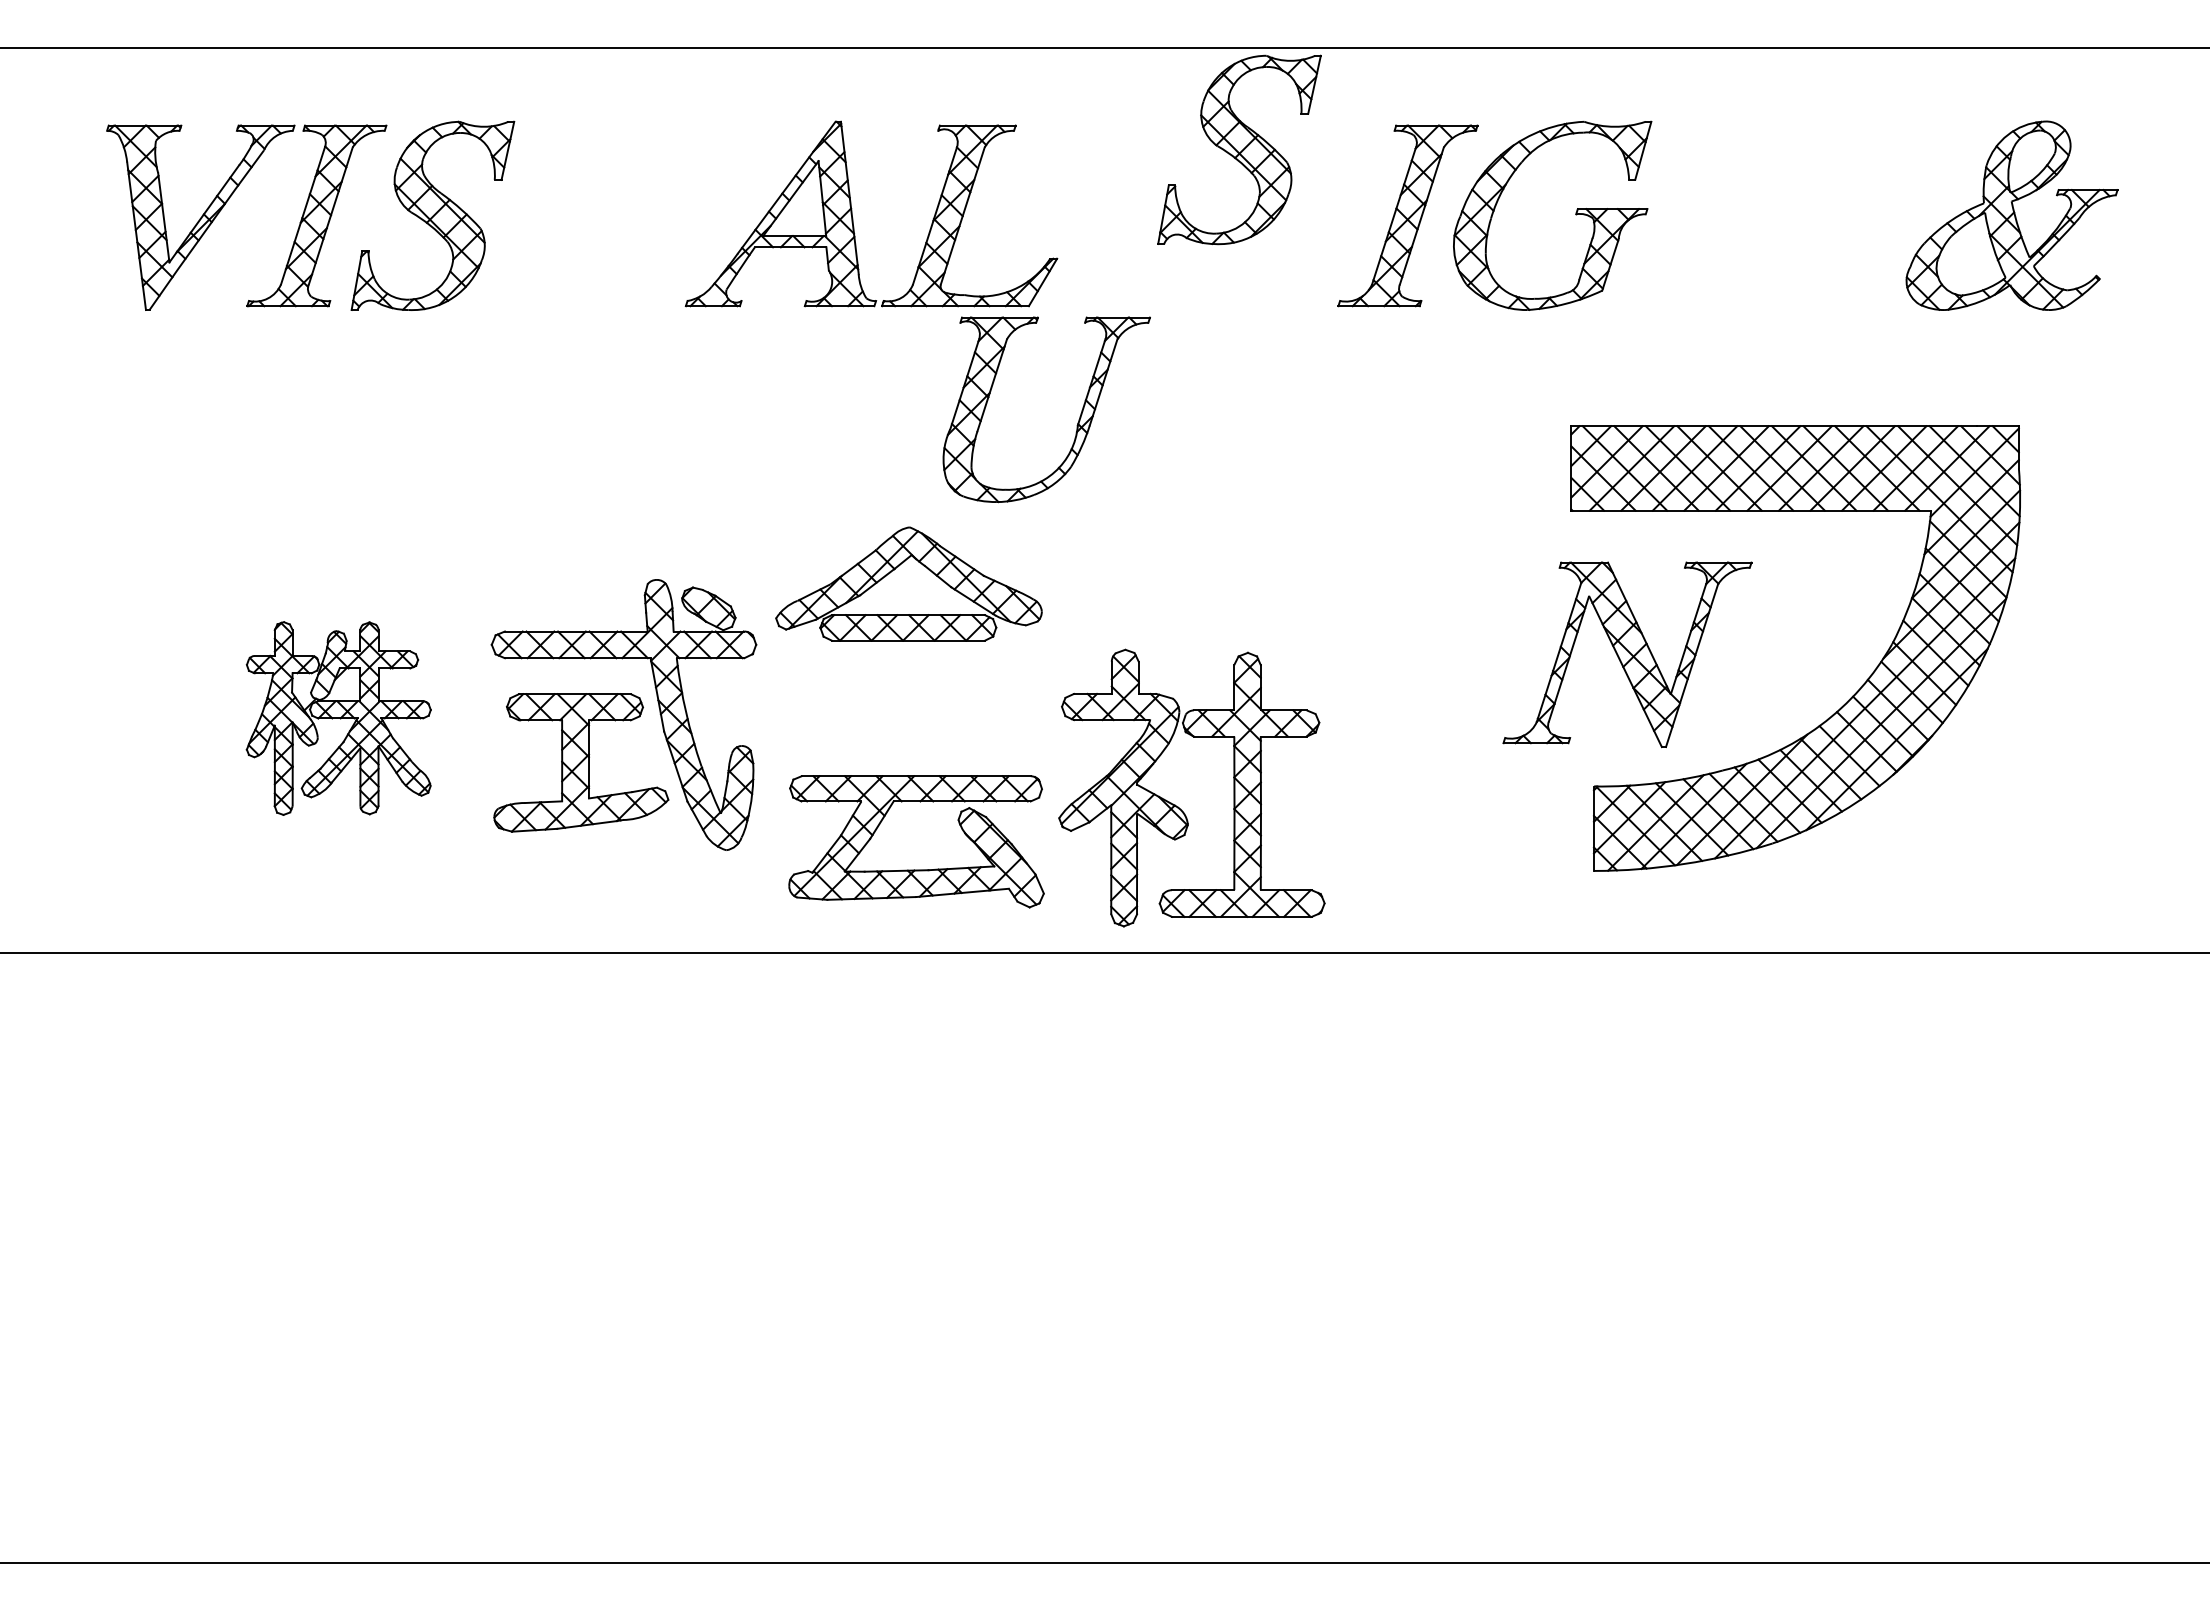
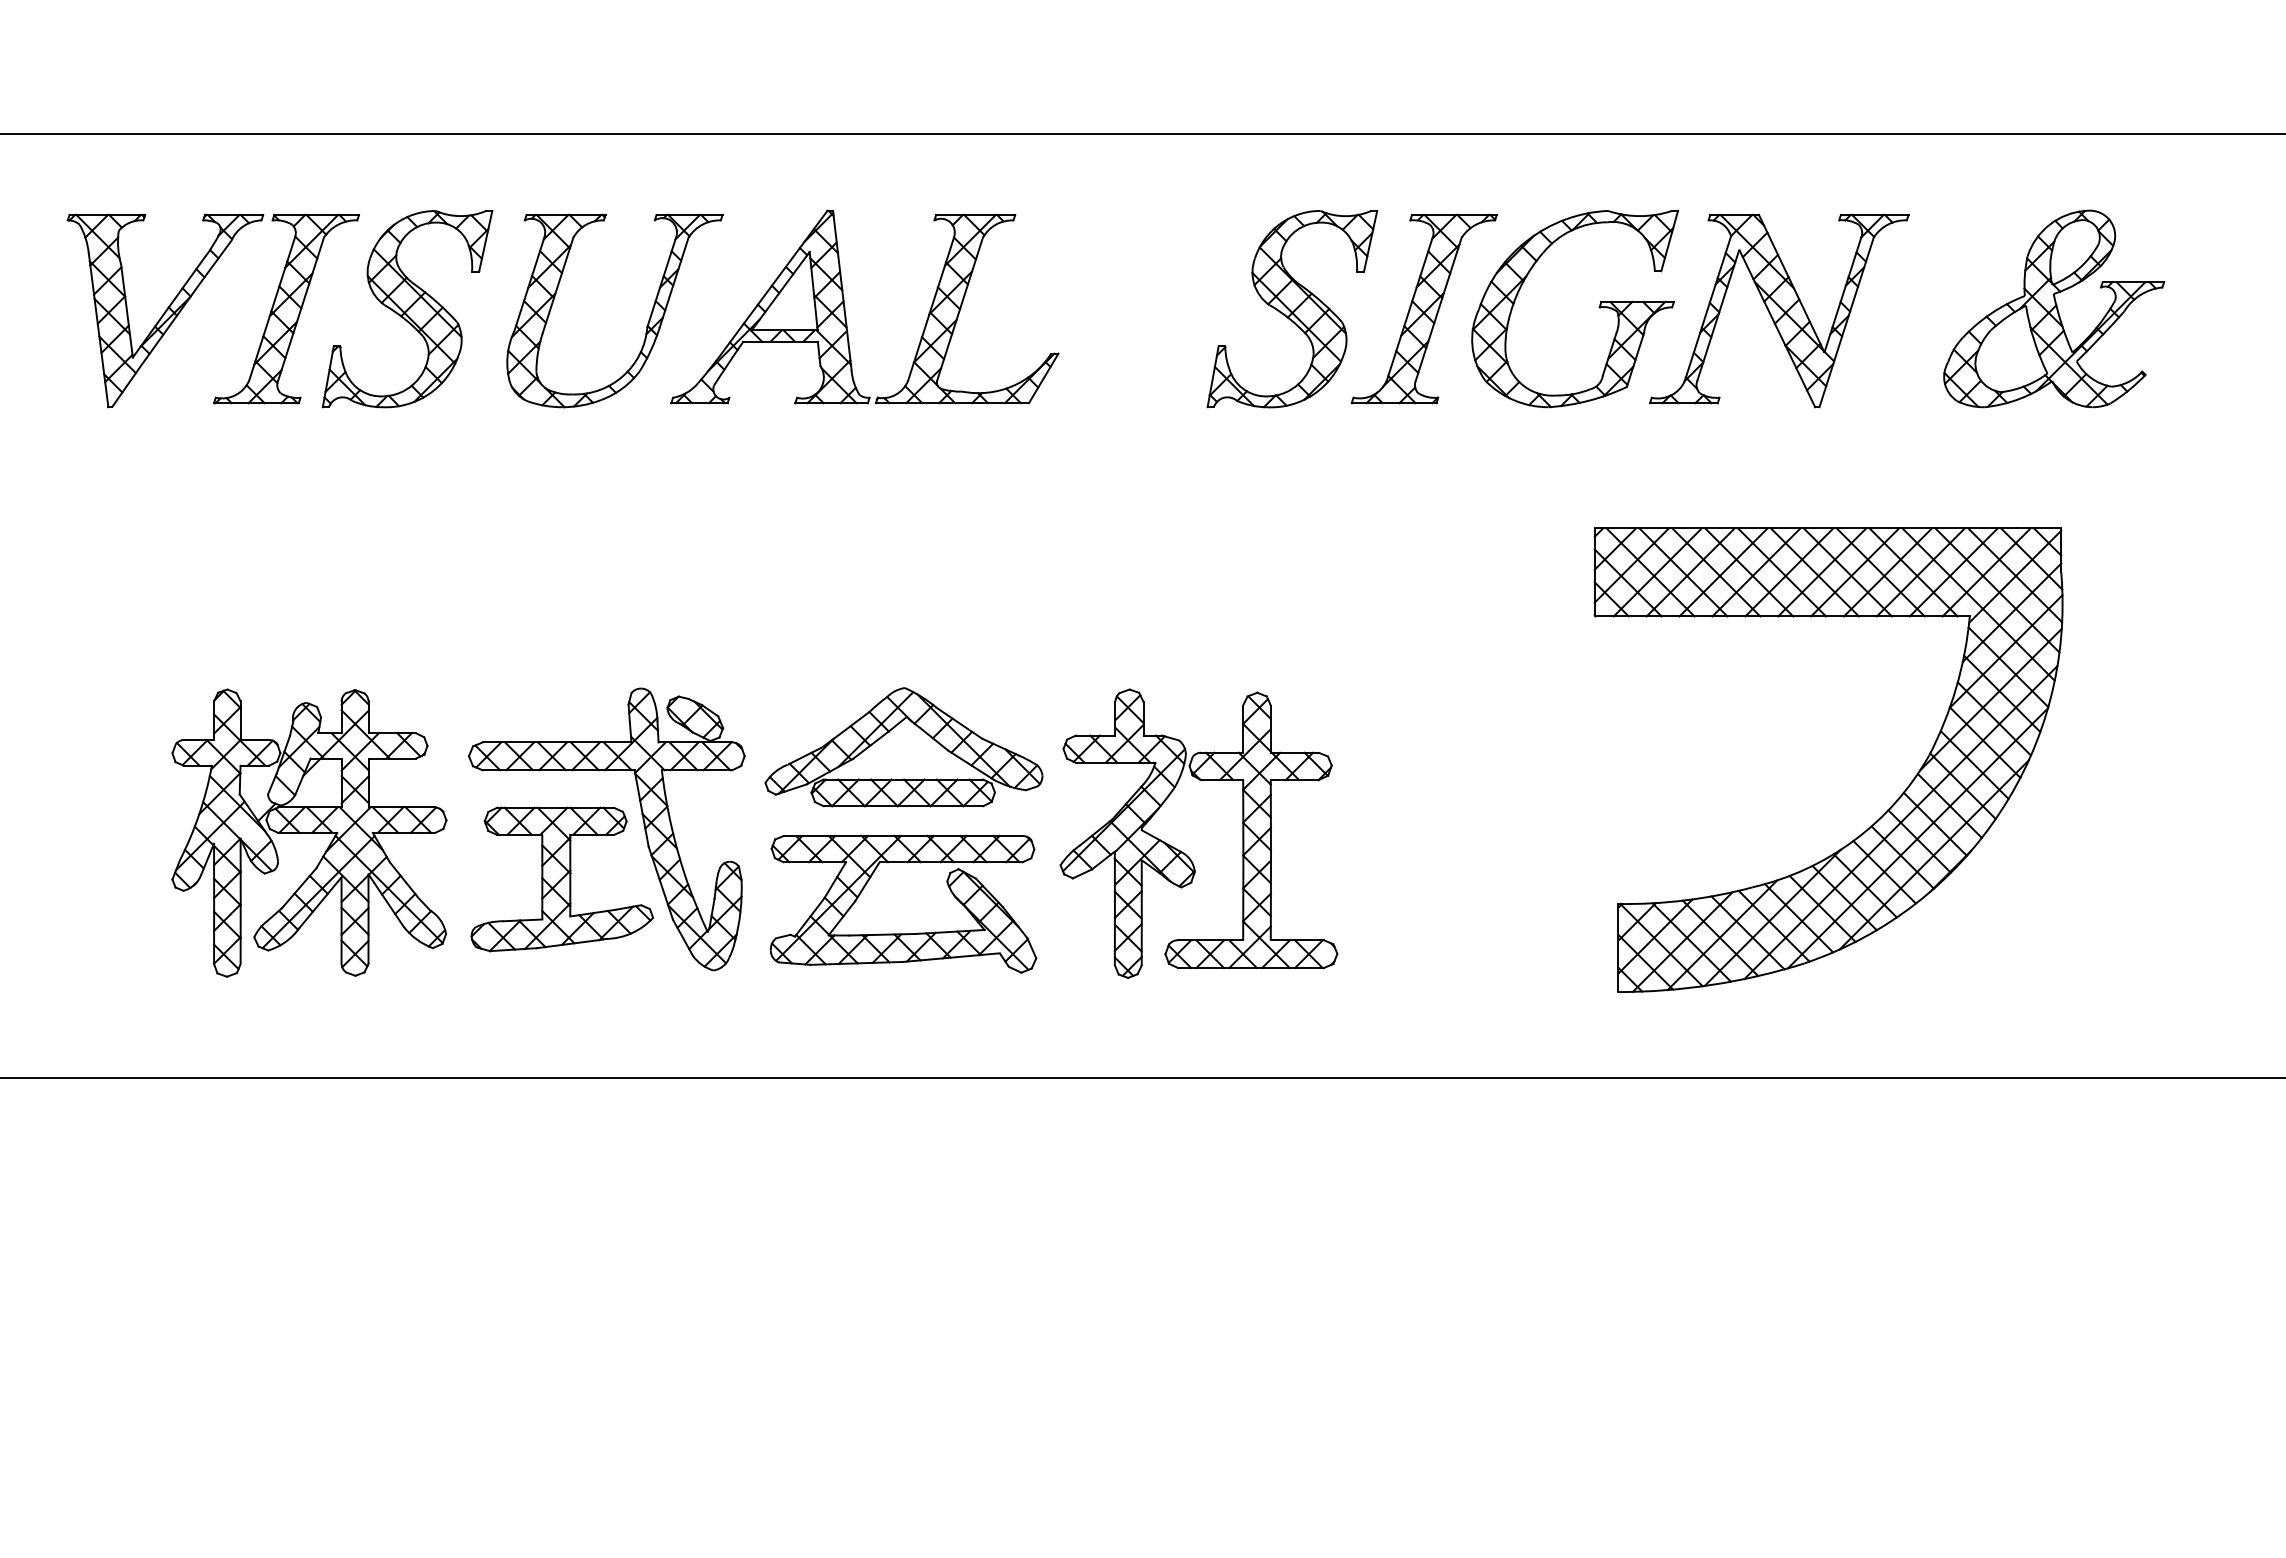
part: (1239, 149) -> (1292, 308), moved
part: (1078, 419) -> (647, 321), moved
part: (895, 569) -> (889, 731), moved
part: (1627, 654) -> (1779, 310), moved
part: (338, 718) -> (309, 833), size x1.43
part: (1178, 806) -> (1184, 852), moved
part: (916, 869) -> (903, 933), moved

